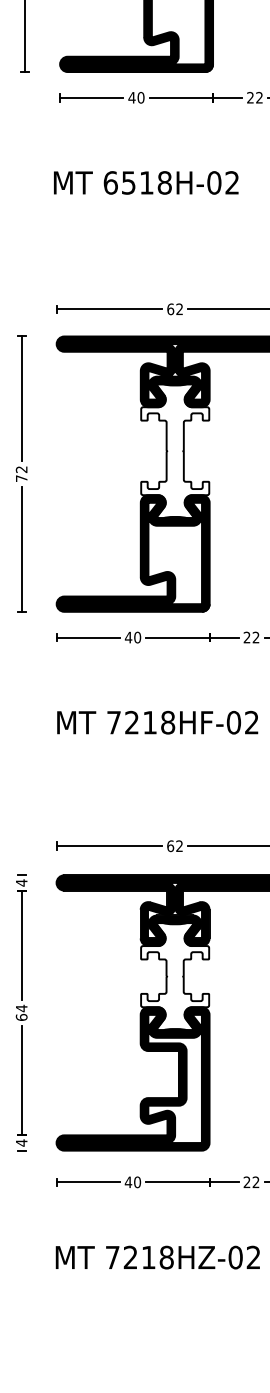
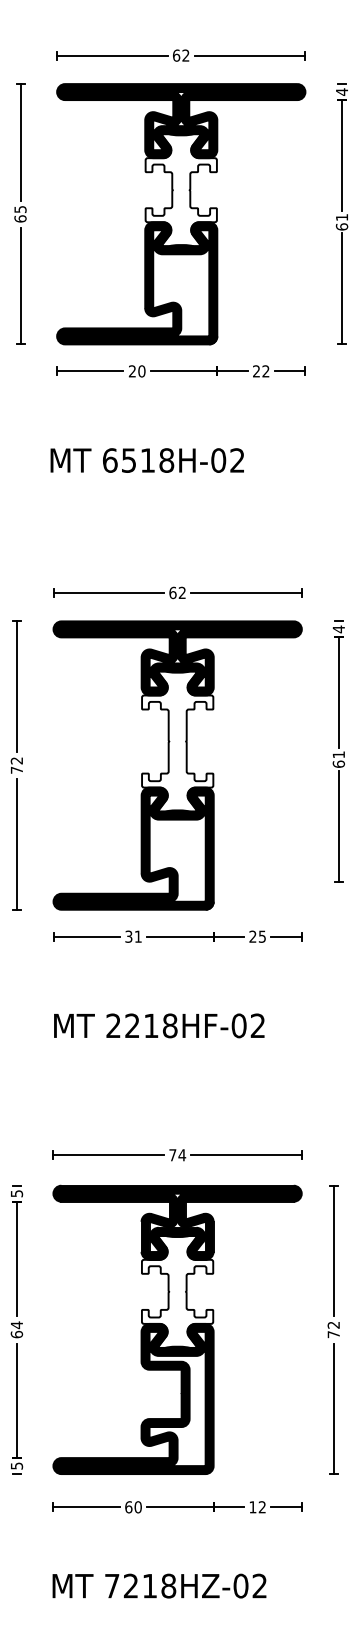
text: (132, 97) -> (132, 371), 40 -> 20
text: (133, 637) -> (133, 936), 40 -> 31
text: (256, 637) -> (262, 936), 22 -> 25
text: (113, 722) -> (113, 1025), 7218HF-02 -> 2218HF-02
text: (175, 846) -> (177, 1155), 62 -> 74
text: (22, 882) -> (17, 1193), 4 -> 5
text: (22, 1142) -> (17, 1465), 4 -> 5
text: (128, 1182) -> (128, 1507), 40 -> 60
text: (246, 1182) -> (252, 1507), 22 -> 12

